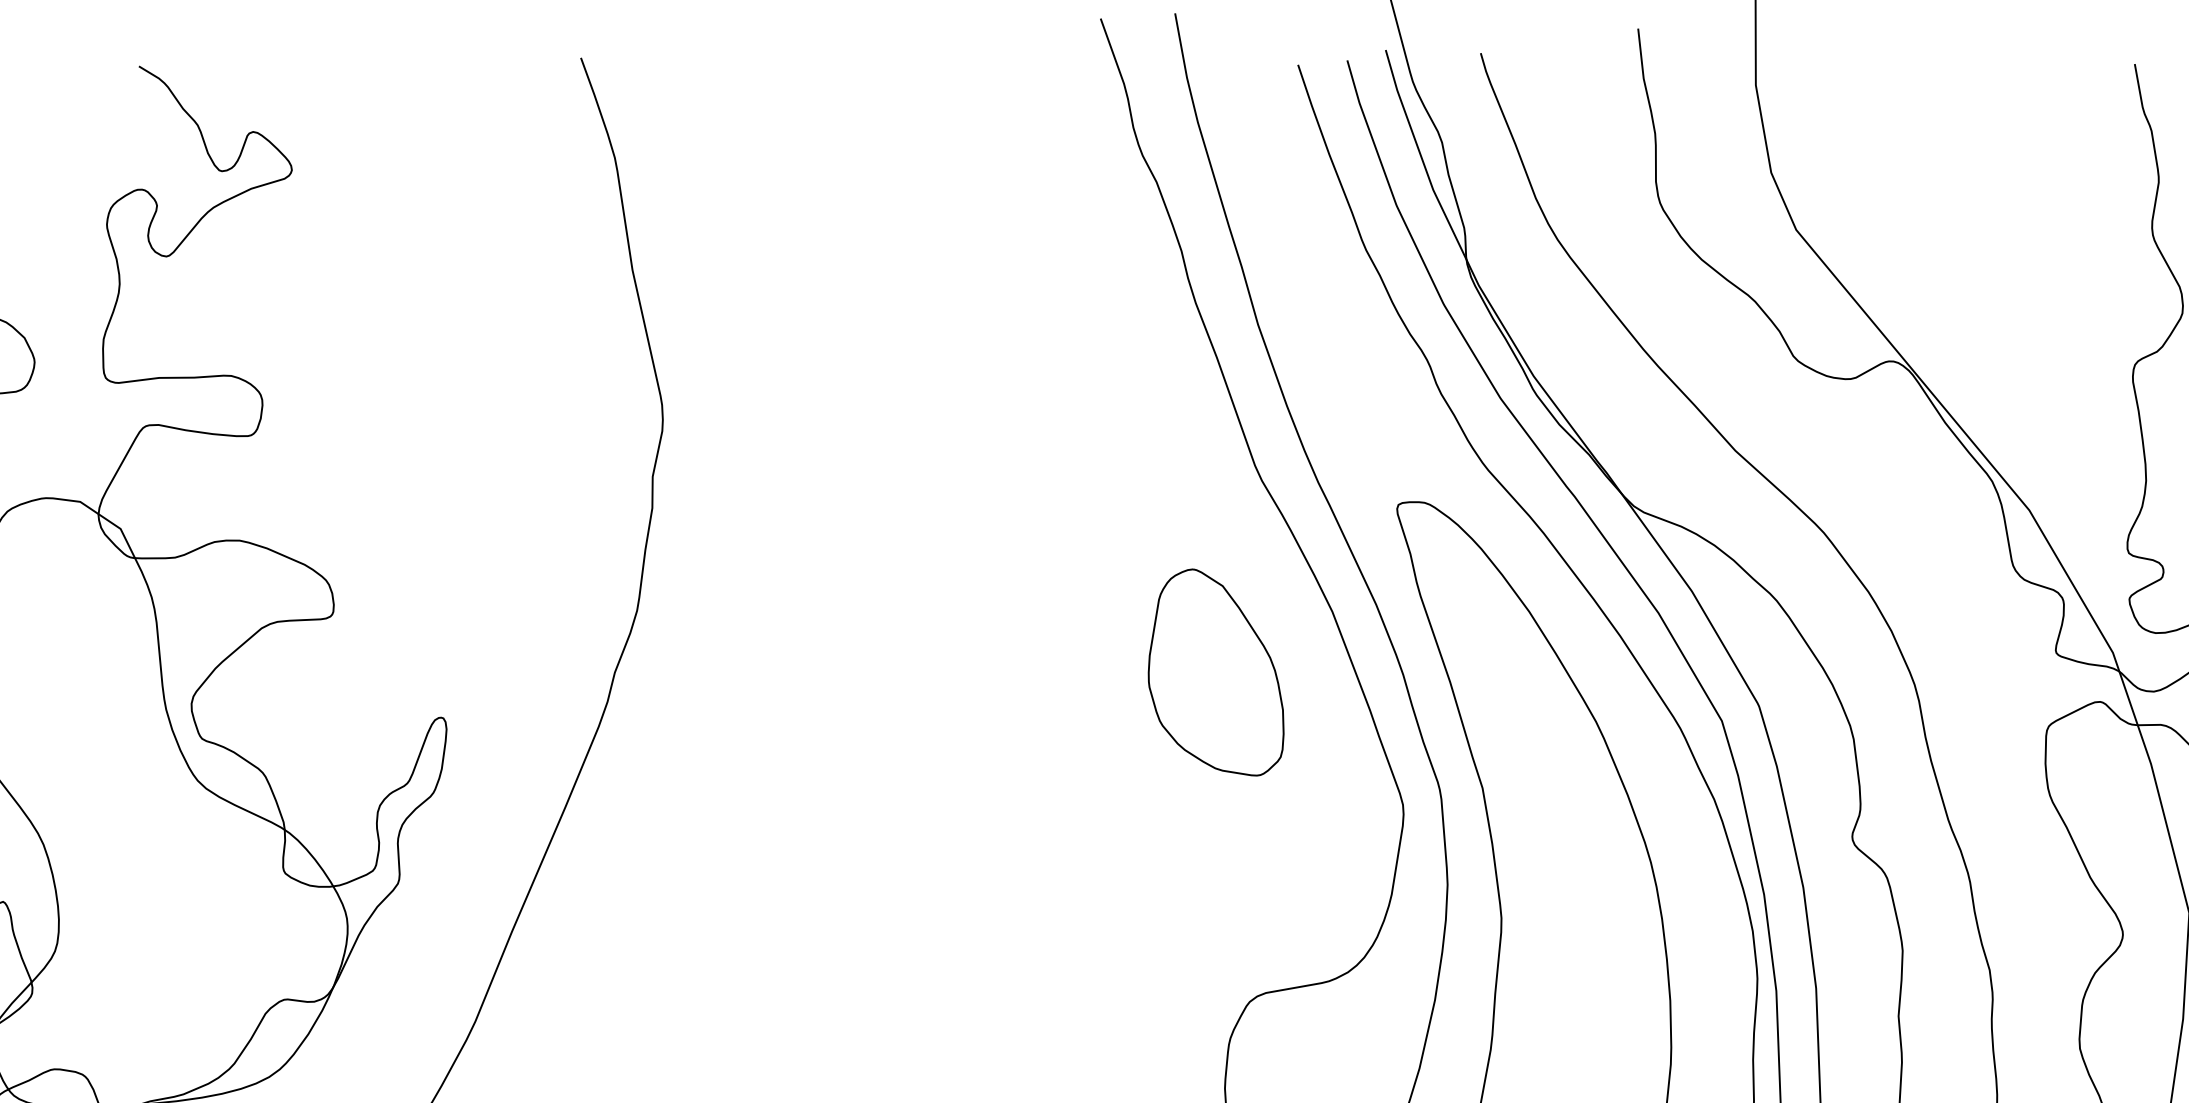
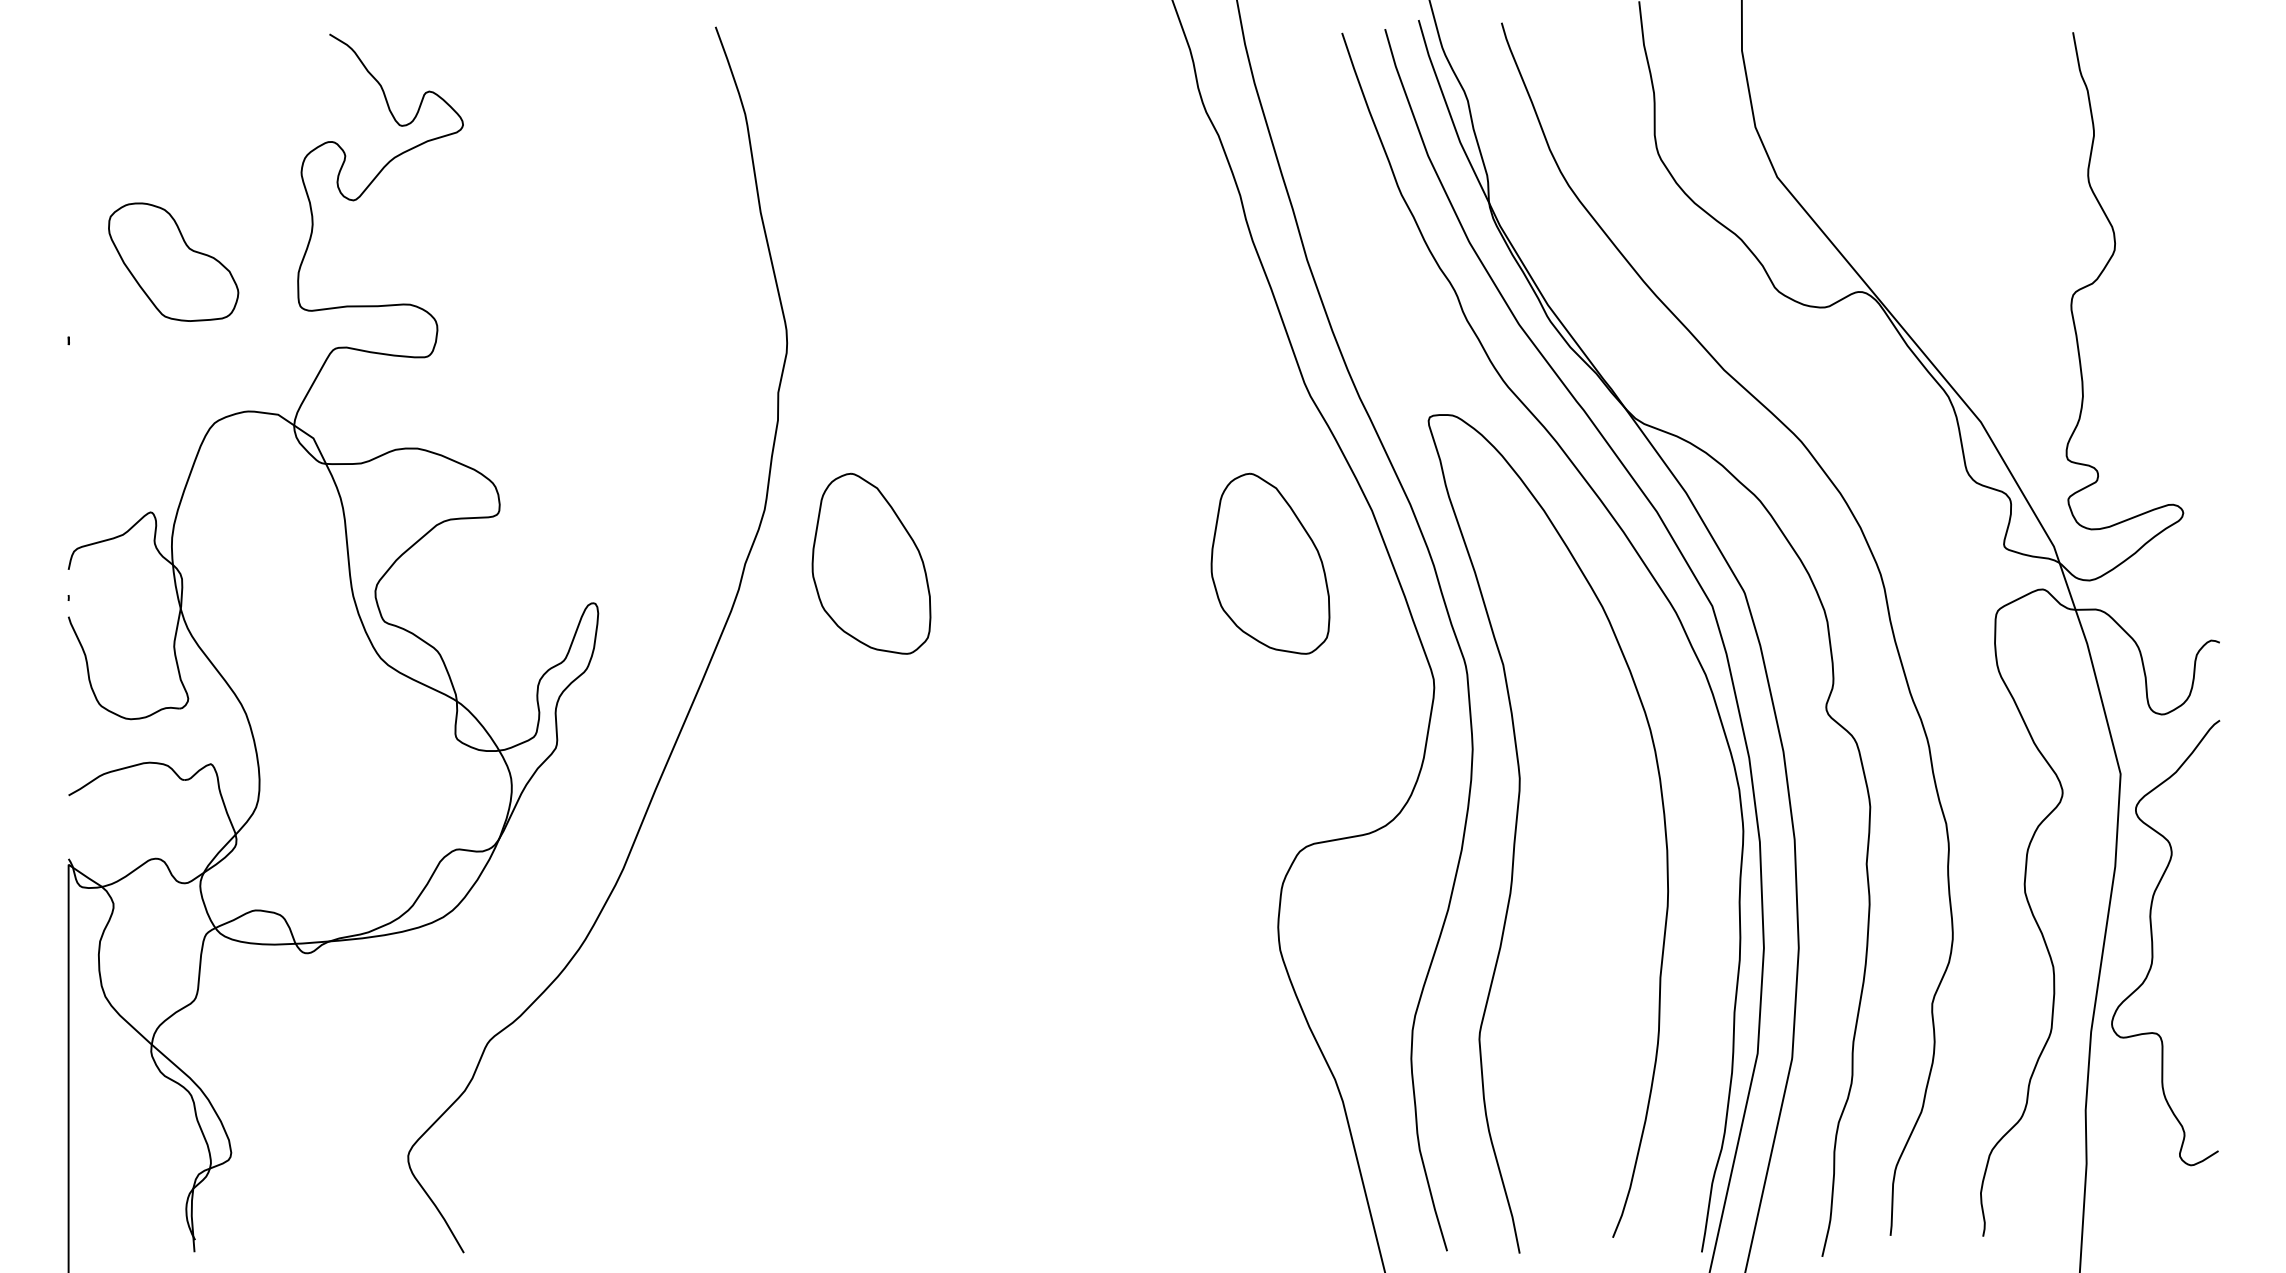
part: (759, 672) -> (871, 563), added

